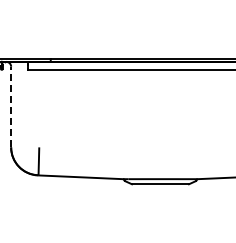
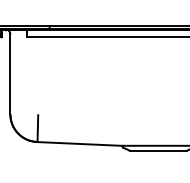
line: (11, 106) -> (10, 73), dashed -> solid

